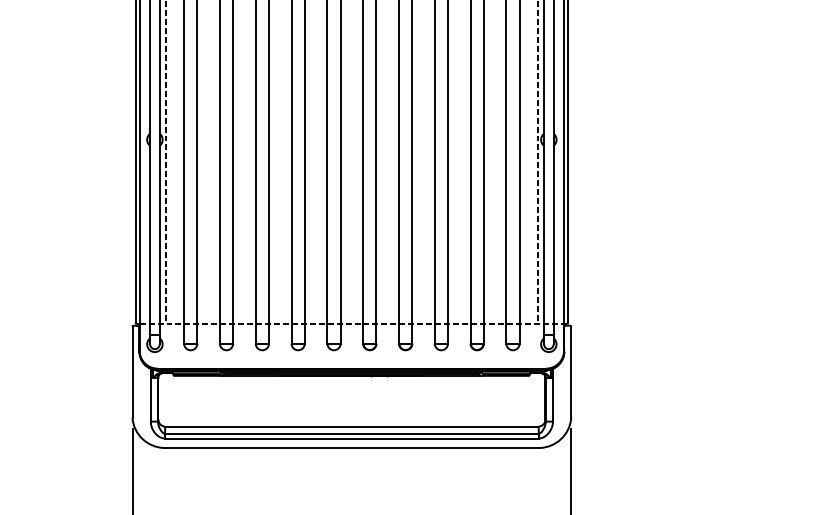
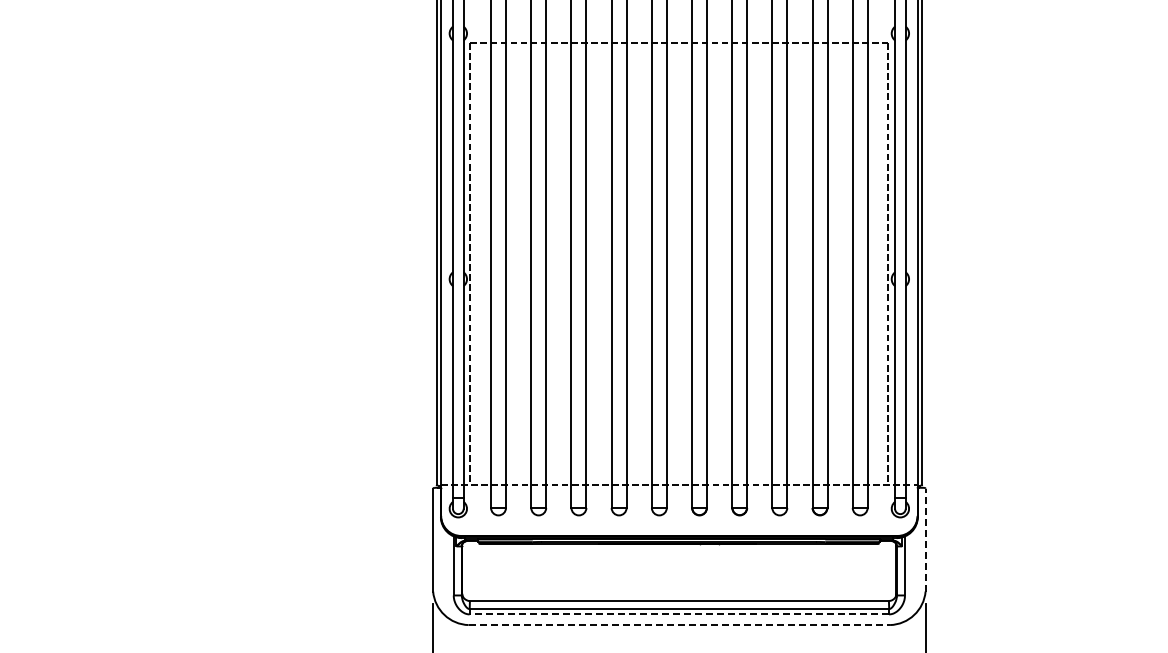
line: (571, 371) -> (925, 539), solid -> dashed
line: (351, 438) -> (679, 614), solid -> dashed
line: (351, 448) -> (679, 625), solid -> dashed

